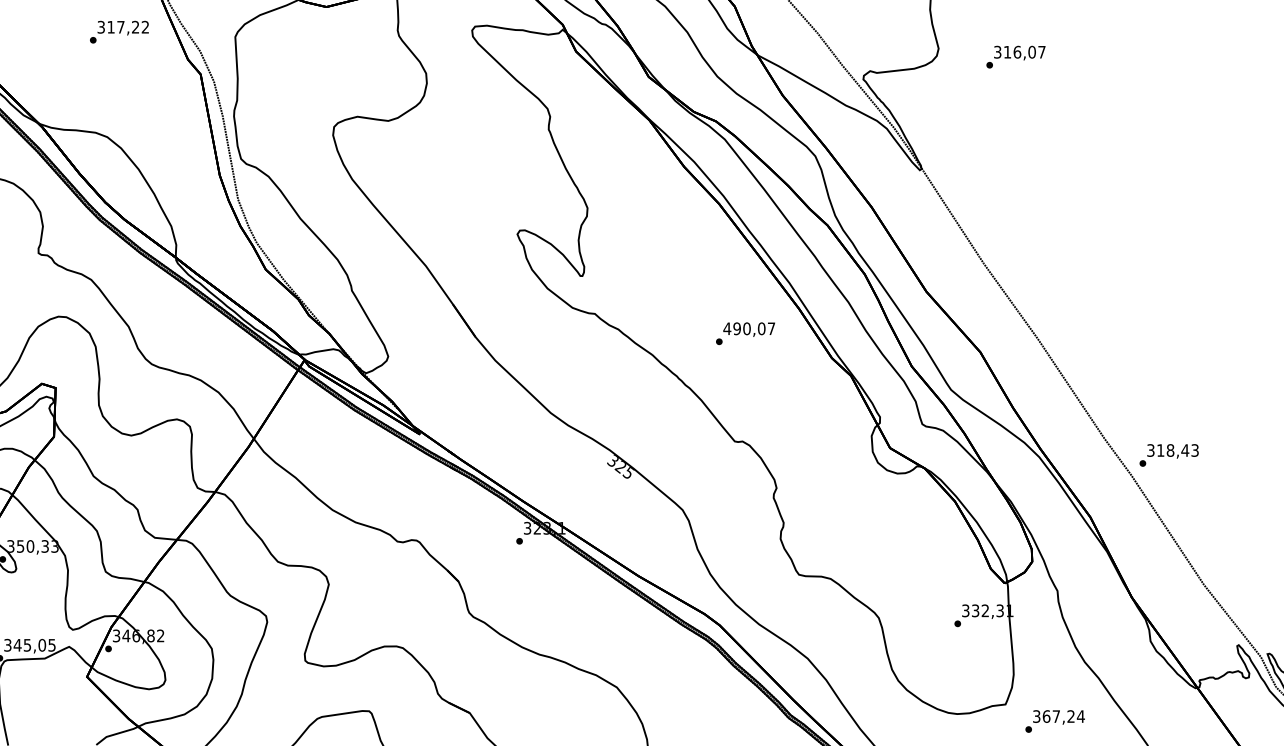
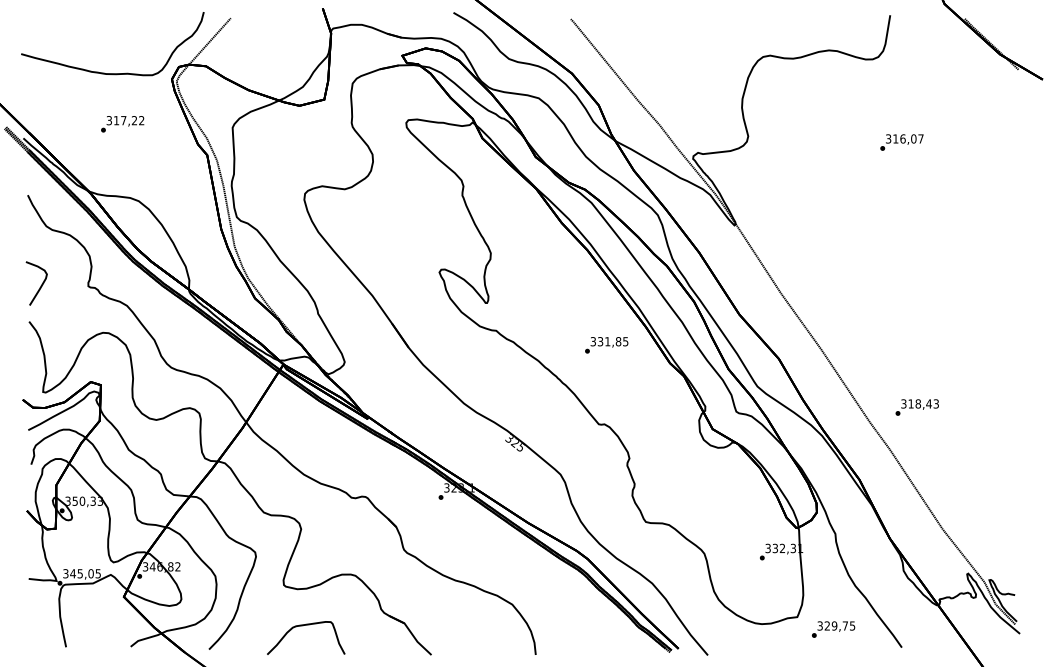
text: (119, 32) -> (122, 124), moved
text: (1015, 57) -> (901, 142), moved
text: (749, 328) -> (609, 341), 490,07 -> 331,85
text: (1168, 455) -> (916, 407), moved
text: (1063, 715) -> (839, 625), 367,24 -> 329,75

